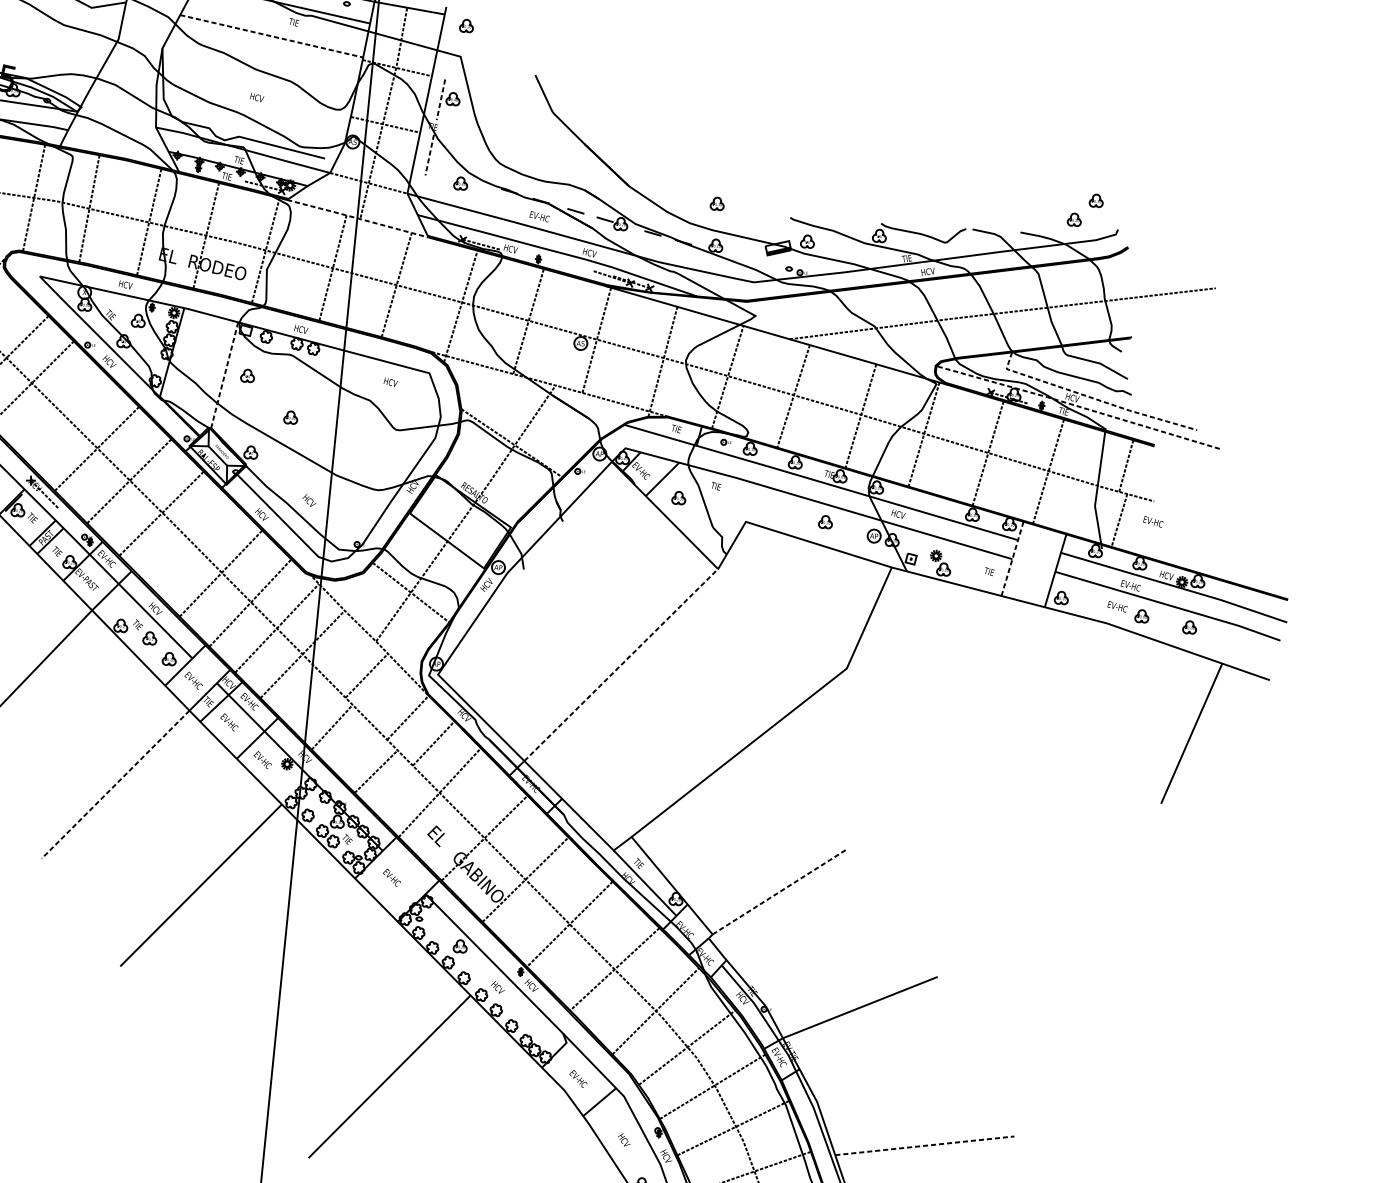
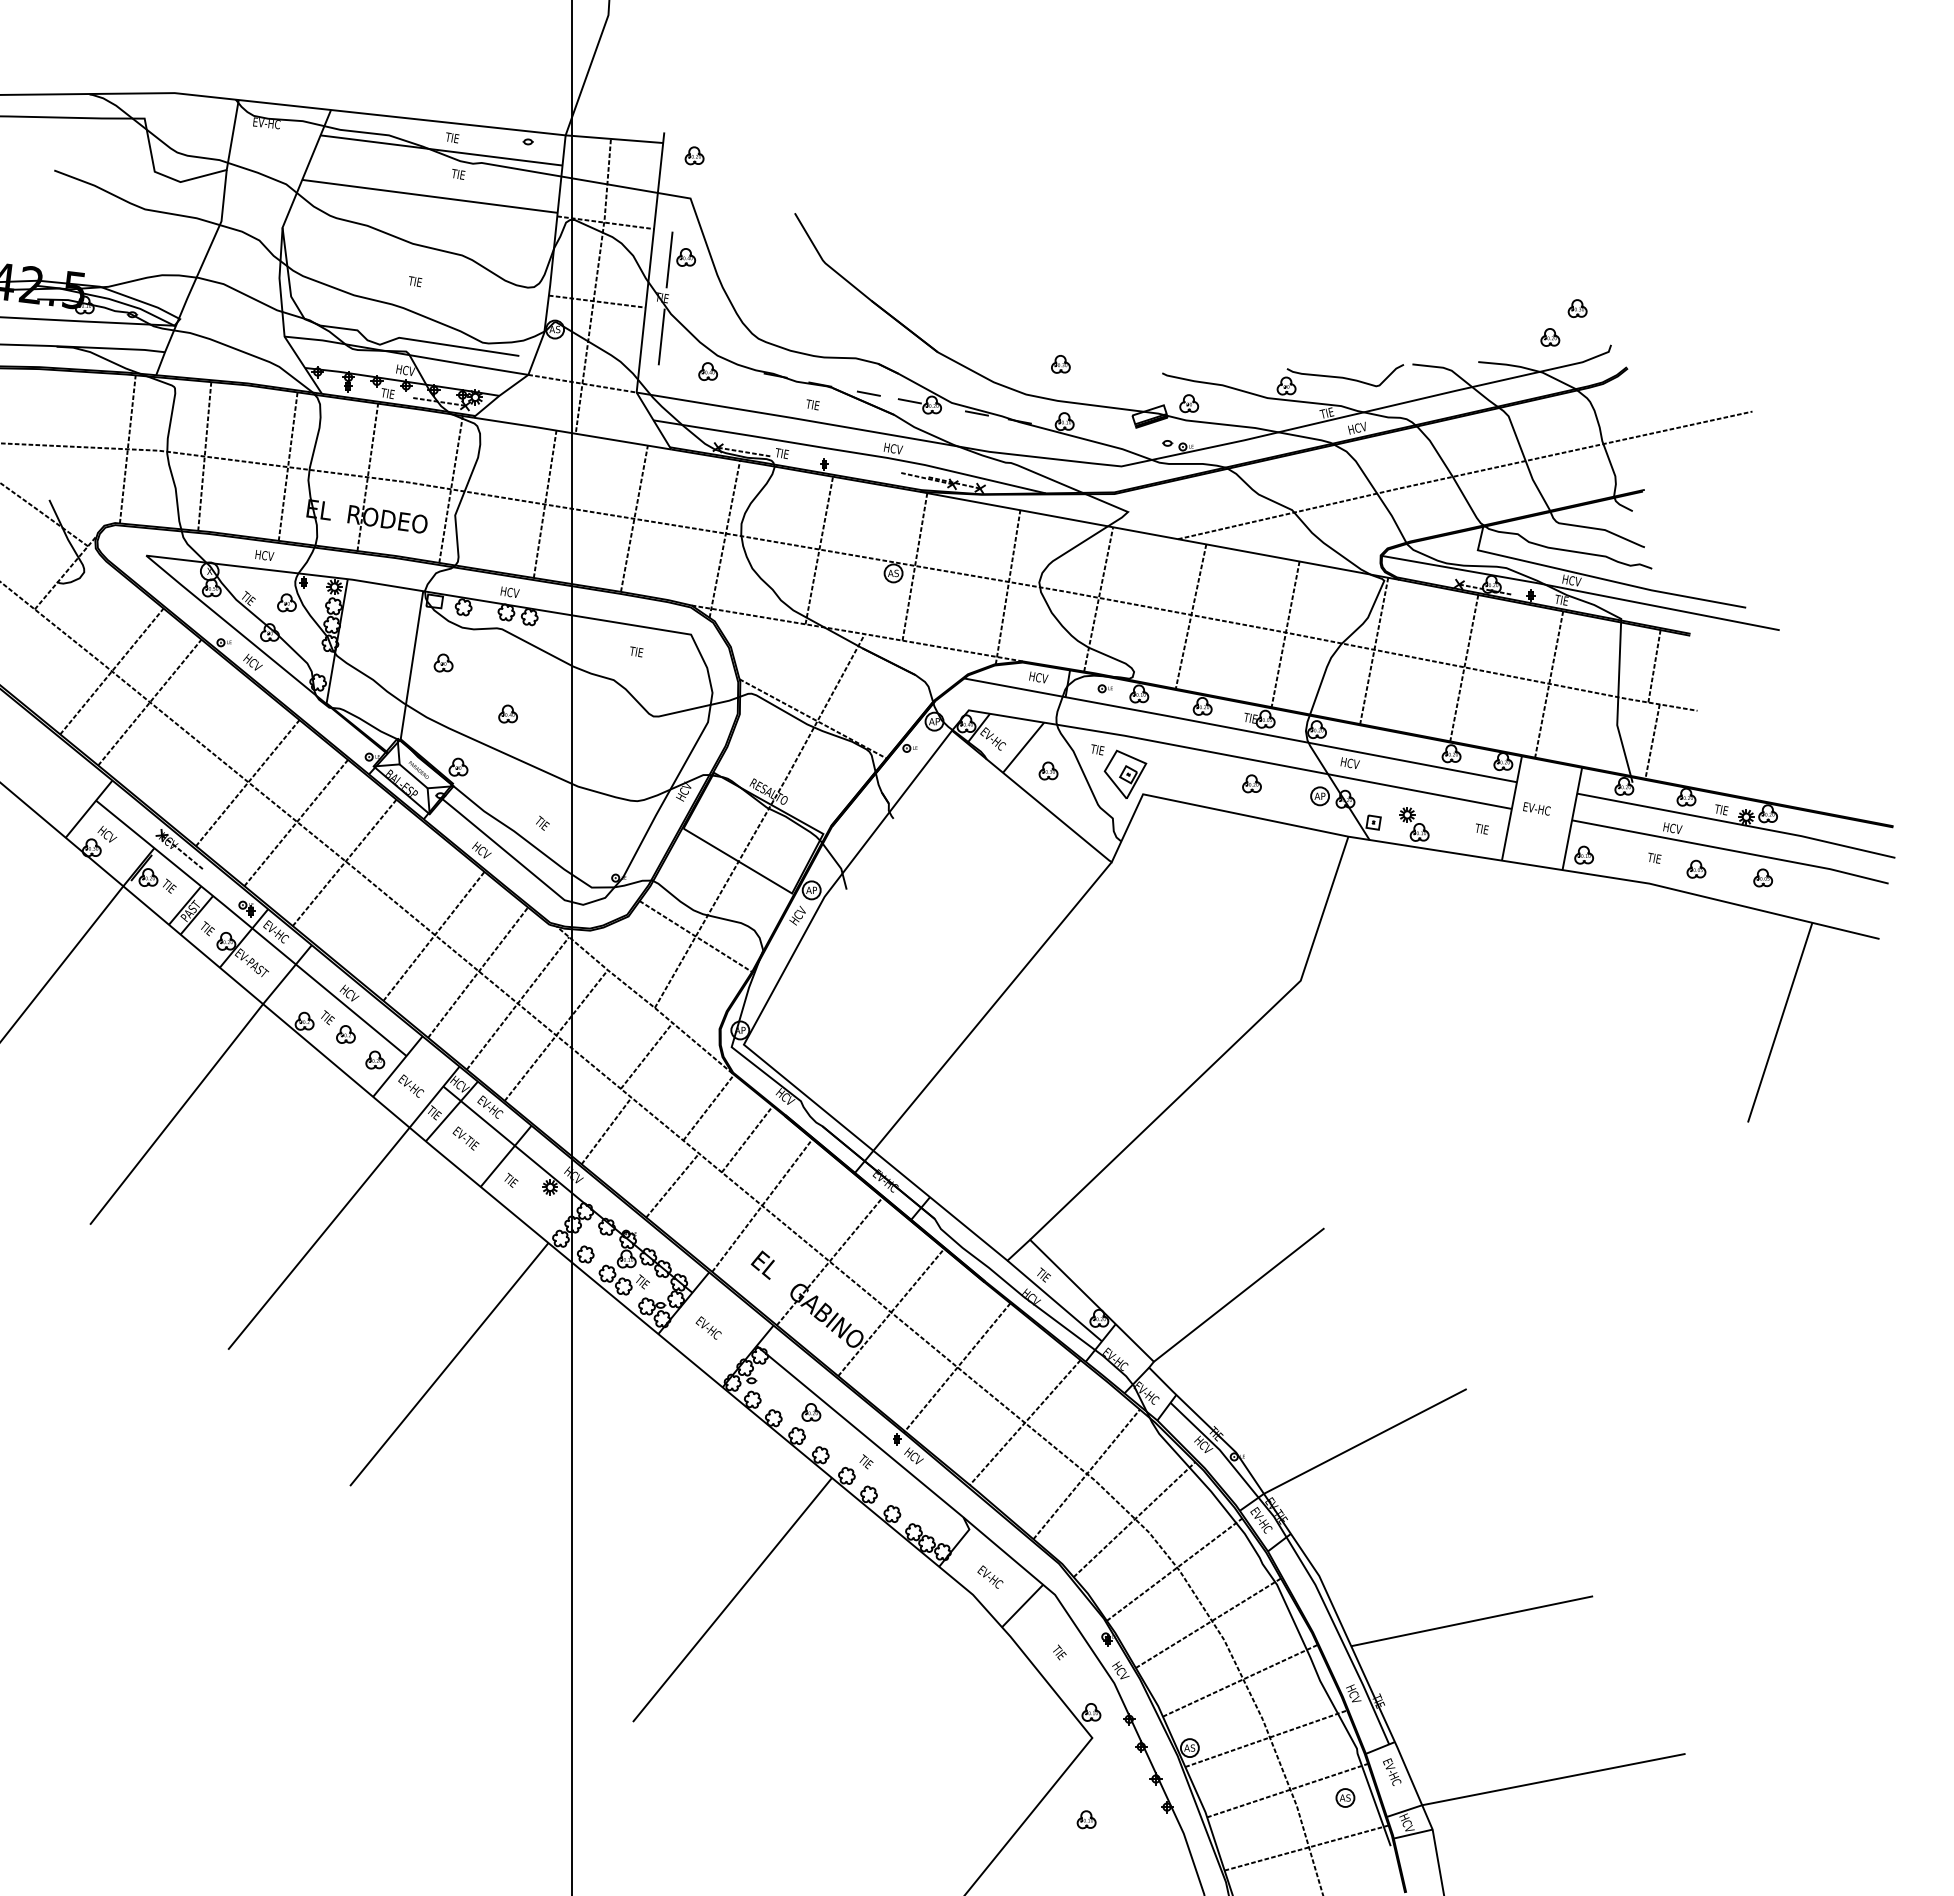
line: (271, 36) -> (429, 196), dashed -> solid
text: (257, 97) -> (418, 281), HCV -> TIE
line: (440, 100) -> (669, 260), dashed -> solid
line: (429, 155) -> (661, 337), dashed -> solid
text: (241, 160) -> (405, 369), TIE -> HCV
text: (539, 216) -> (820, 405), EV-HC -> TIE
line: (357, 218) -> (572, 433), dashed -> solid
text: (510, 248) -> (784, 453), HCV -> TIE
line: (224, 375) -> (411, 665), dashed -> solid
text: (390, 381) -> (639, 651), HCV -> TIE
line: (1093, 398) -> (1600, 578), dashed -> solid
line: (1078, 406) -> (1580, 591), dashed -> solid
text: (678, 429) -> (1038, 677), TIE -> HCV
text: (309, 499) -> (544, 823), HCV -> TIE
part: (734, 505) -> (1125, 773), added
text: (1153, 521) -> (1536, 808), moved
line: (1013, 558) -> (1512, 807), dashed -> solid
text: (1166, 575) -> (1724, 810), HCV -> TIE
text: (1131, 585) -> (1677, 828), EV-HC -> HCV
text: (1117, 606) -> (1661, 859), EV-HC -> TIE
line: (621, 664) -> (992, 1006), dashed -> solid
text: (233, 725) -> (471, 1142), EV-HC -> EV-TIE
text: (262, 759) -> (516, 1184), EV-HC -> TIE
line: (115, 785) -> (318, 1239), dashed -> solid
line: (779, 891) -> (1239, 1294), dashed -> solid
text: (497, 986) -> (867, 1462), HCV -> TIE
text: (624, 1139) -> (1061, 1653), HCV -> TIE
line: (925, 1146) -> (1472, 1621), dashed -> solid

